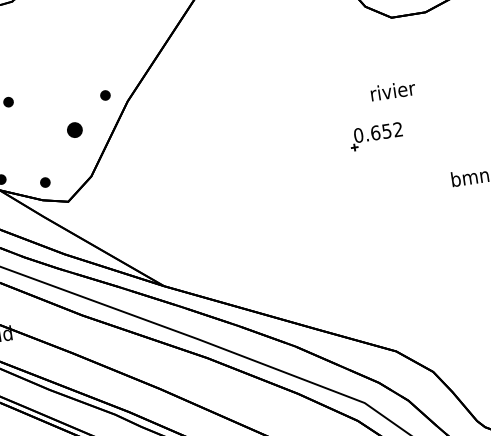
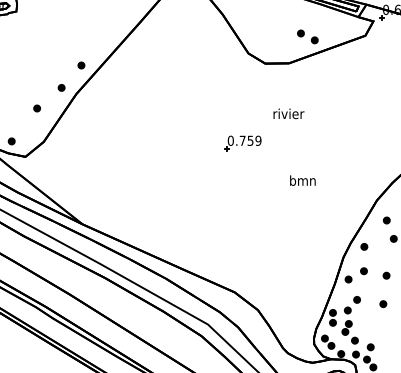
part: (129, 59) -> (81, 65), added
text: (392, 90) -> (288, 113), moved
part: (73, 130) -> (36, 108), size x0.62
text: (386, 130) -> (250, 140), 0.652 -> 0.759

